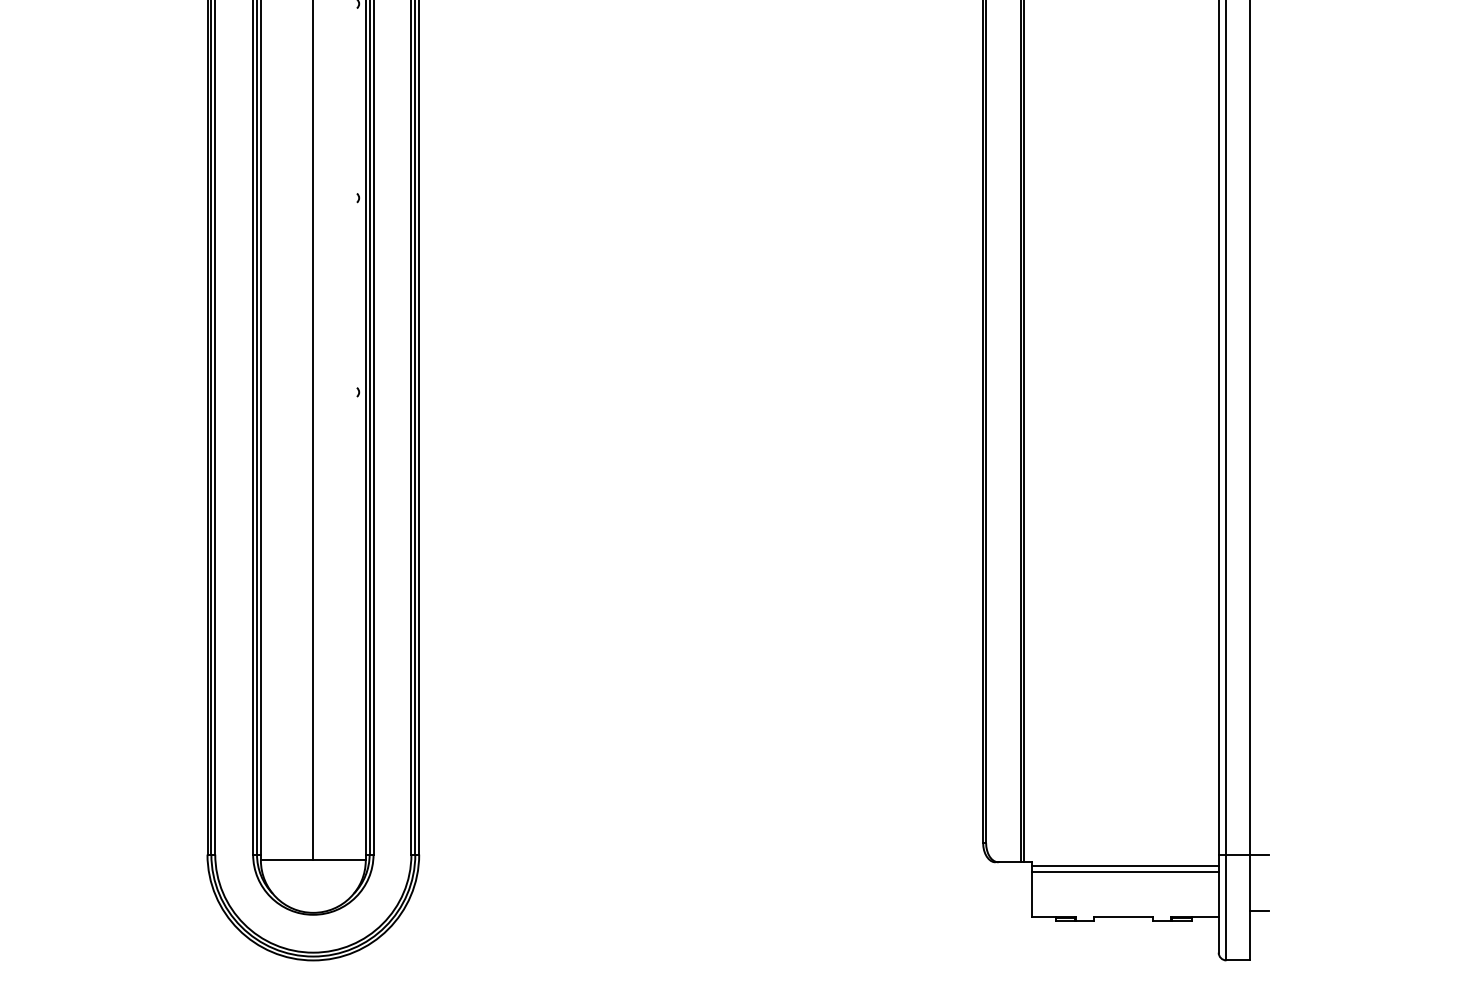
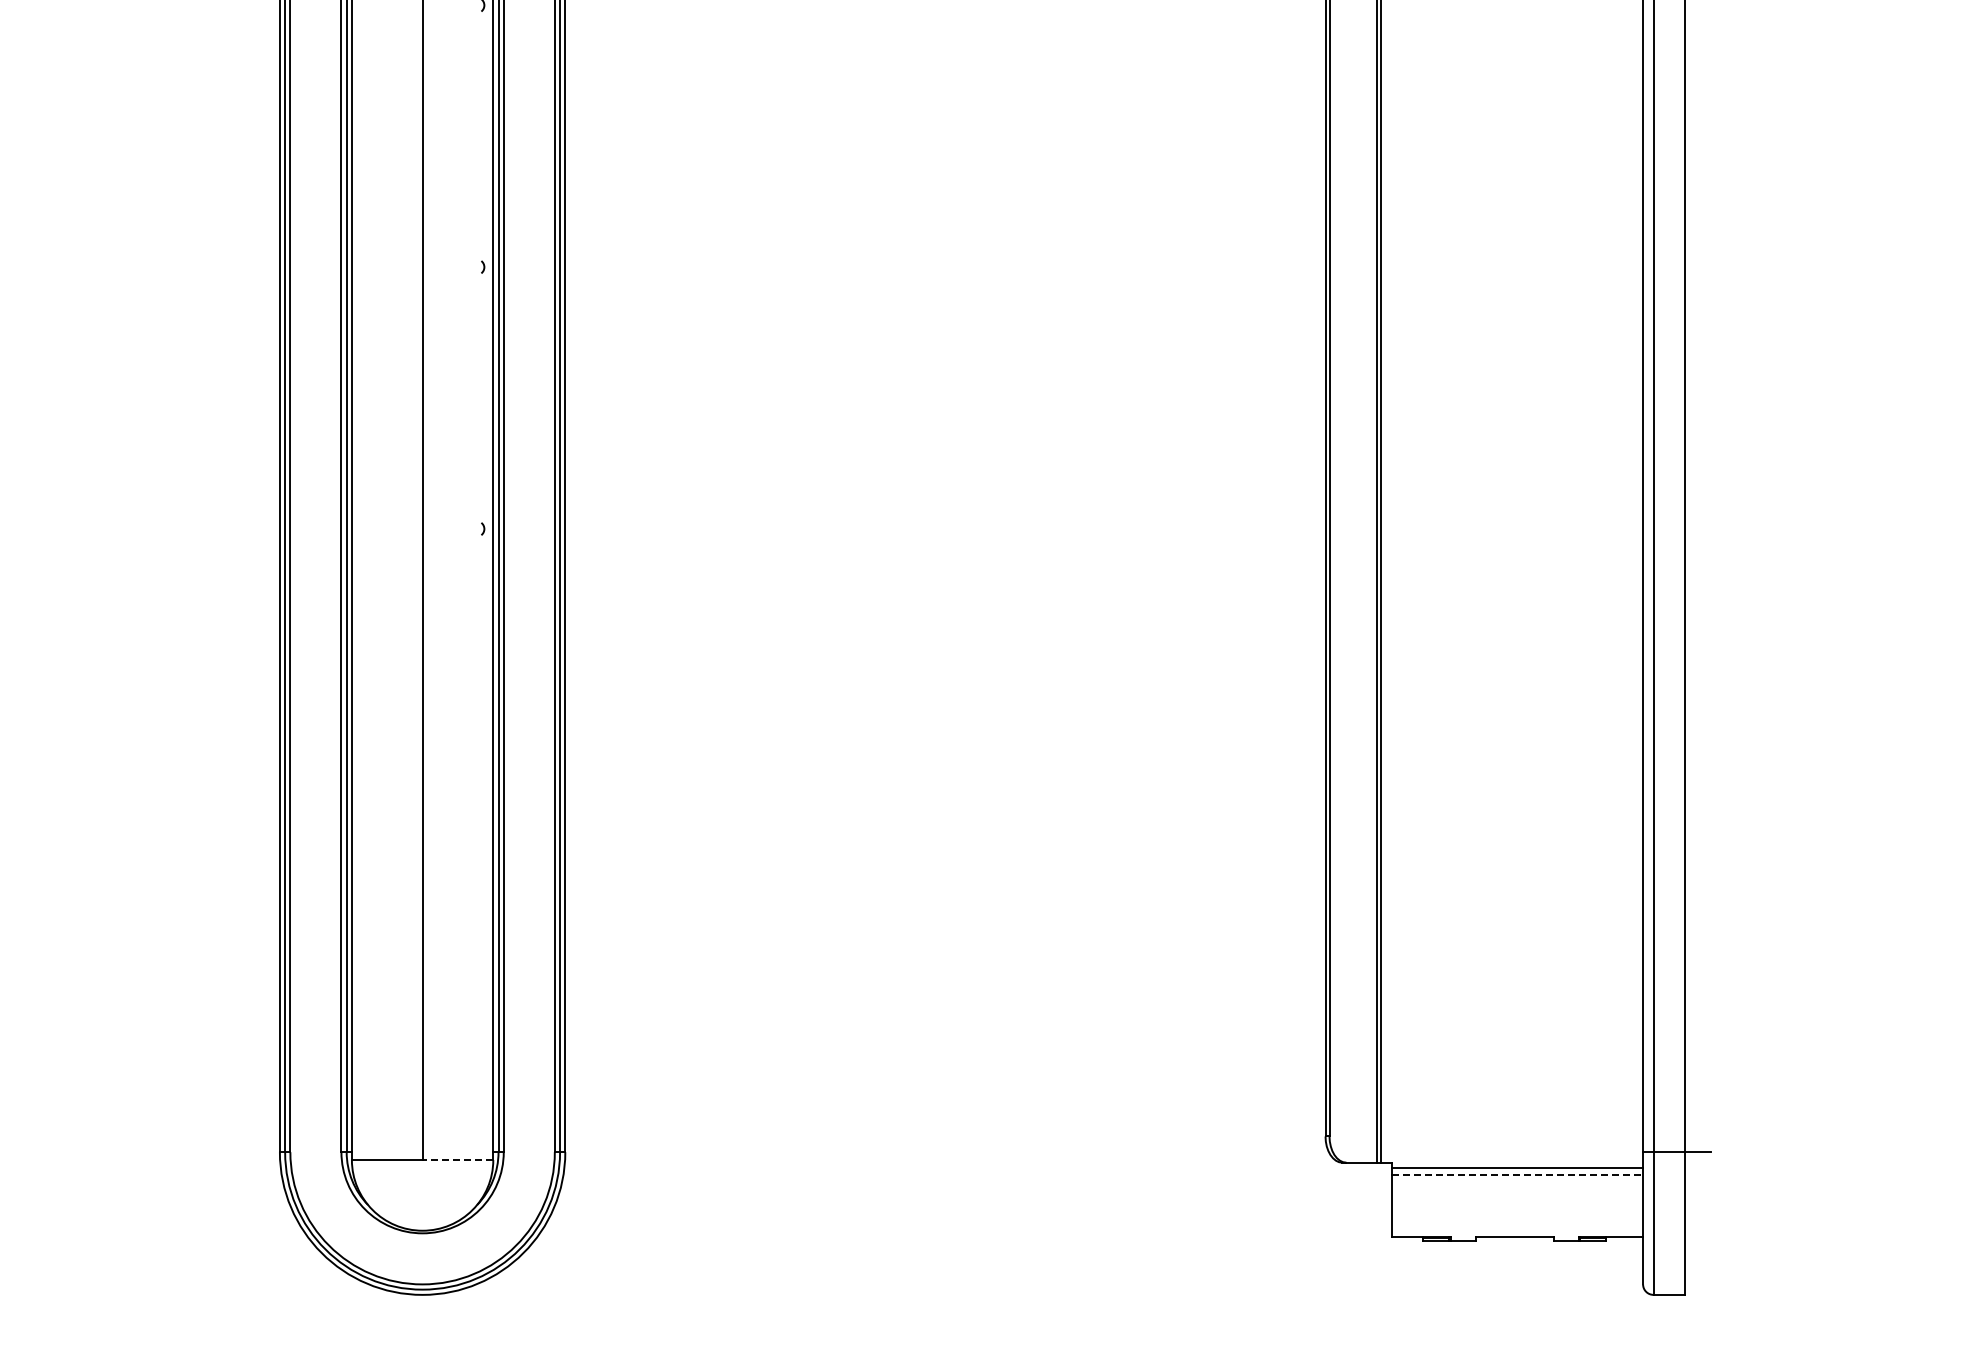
line: (339, 860) -> (457, 1160), solid -> dashed
line: (1125, 871) -> (1517, 1175), solid -> dashed
line: (1259, 911) -> (1697, 1228), removed

